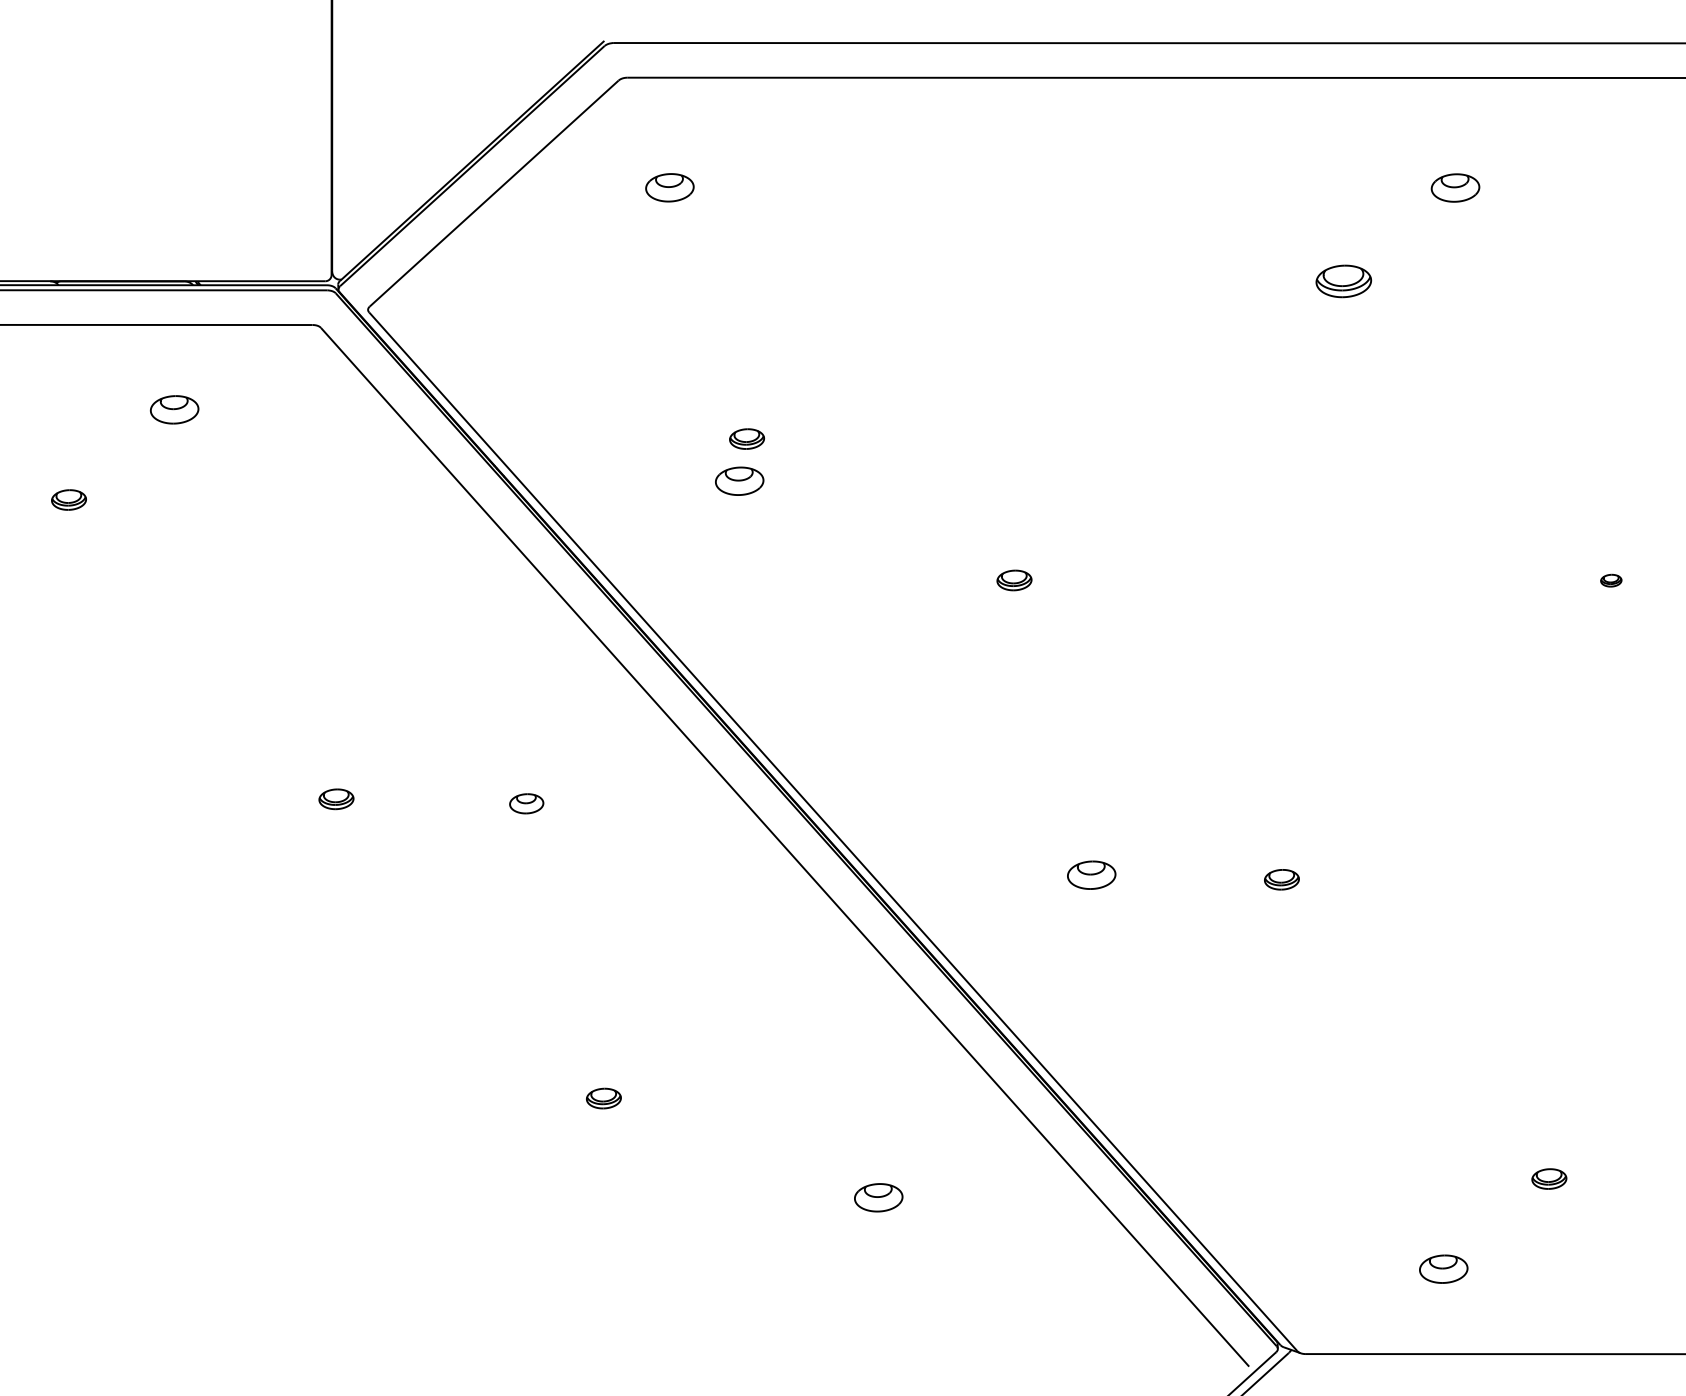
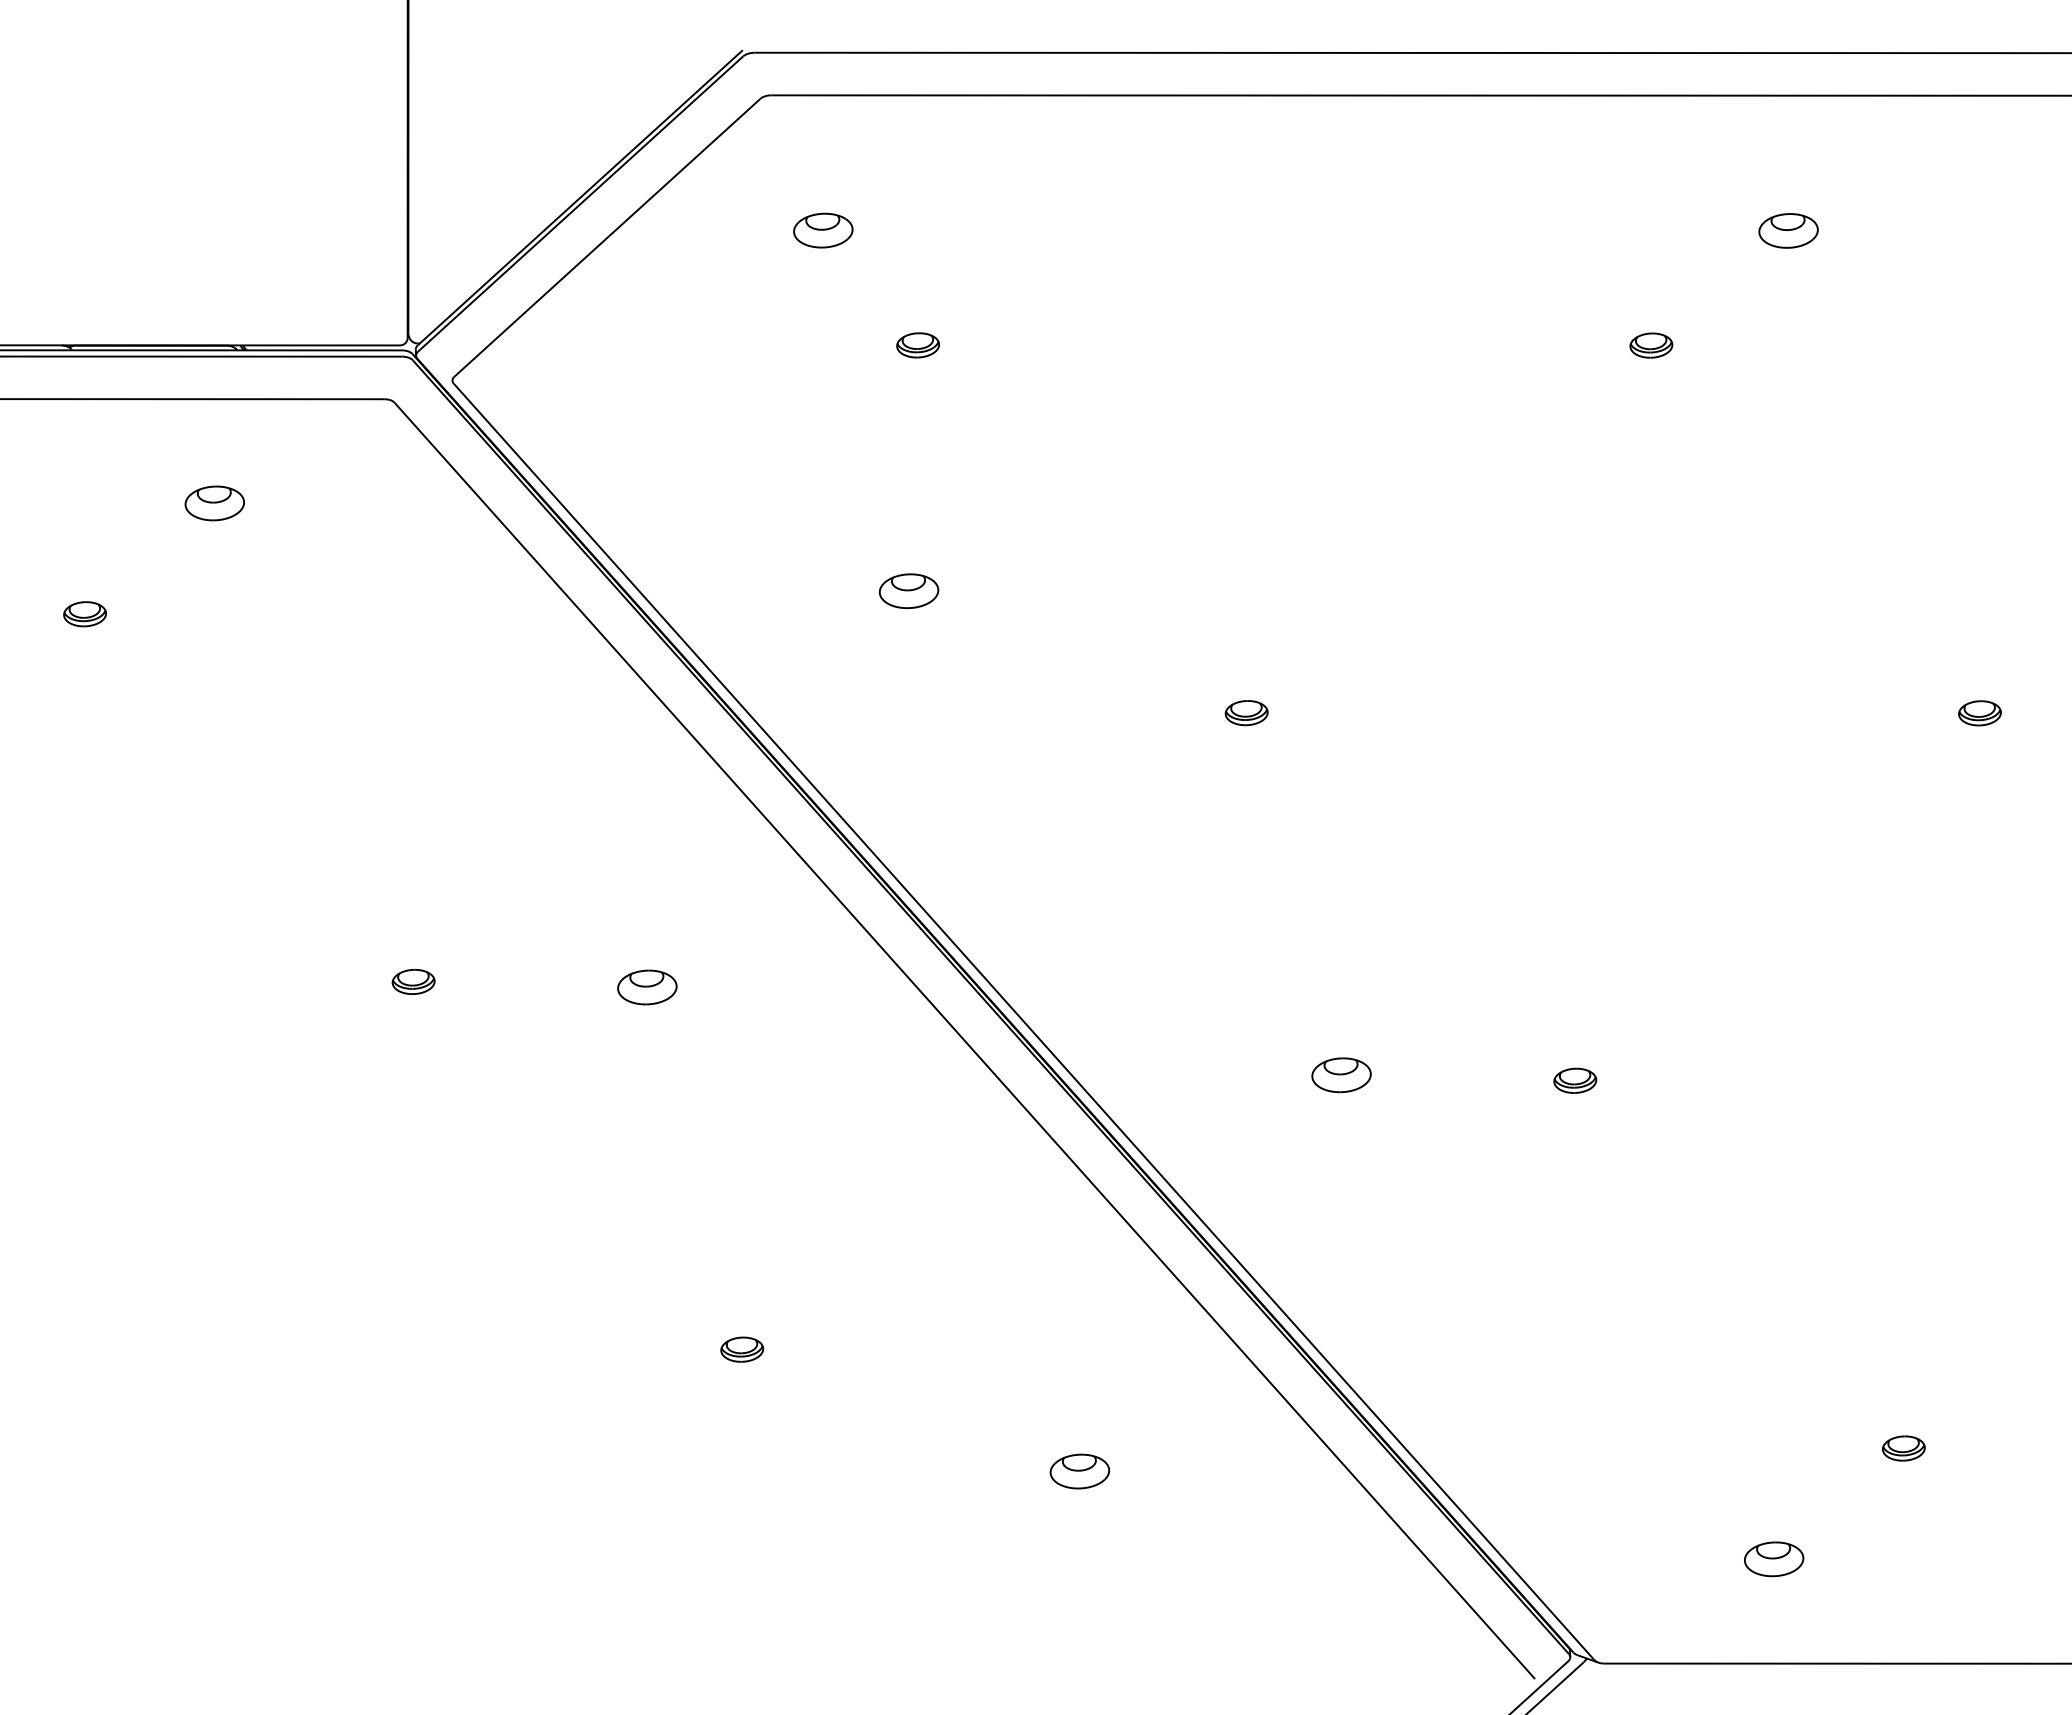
part: (1343, 281) -> (1651, 345), size x0.62
part: (746, 439) -> (917, 345), moved
part: (1610, 580) -> (1979, 713), size x1.67
part: (526, 803) -> (647, 987), size x1.43

